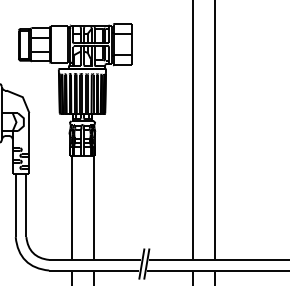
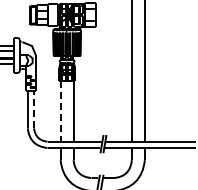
line: (27, 205) -> (34, 109), solid -> dashed
line: (71, 208) -> (60, 111), solid -> dashed

